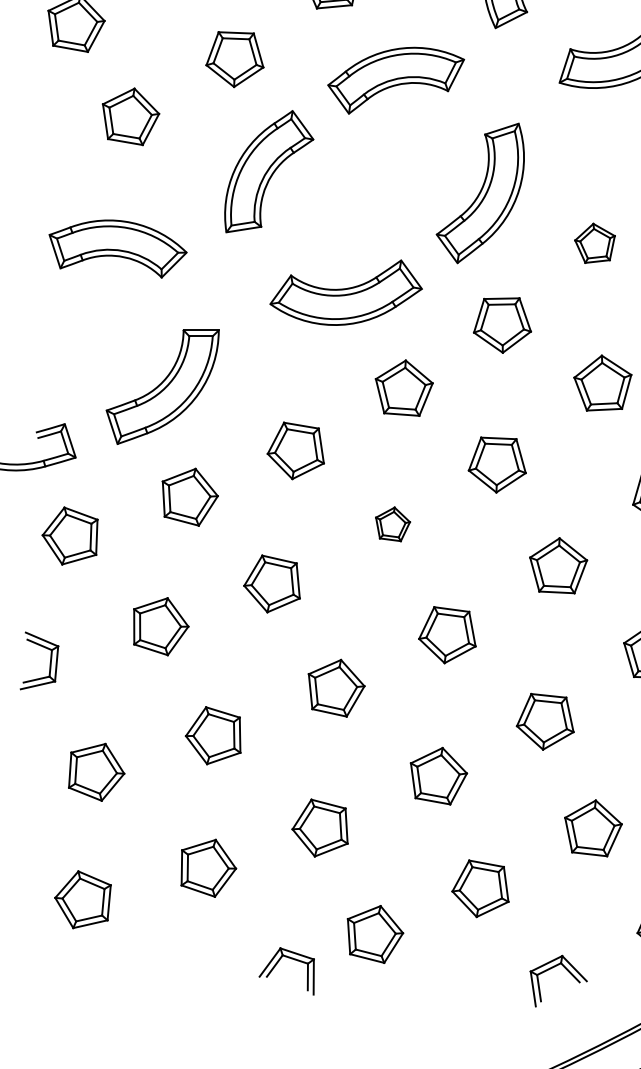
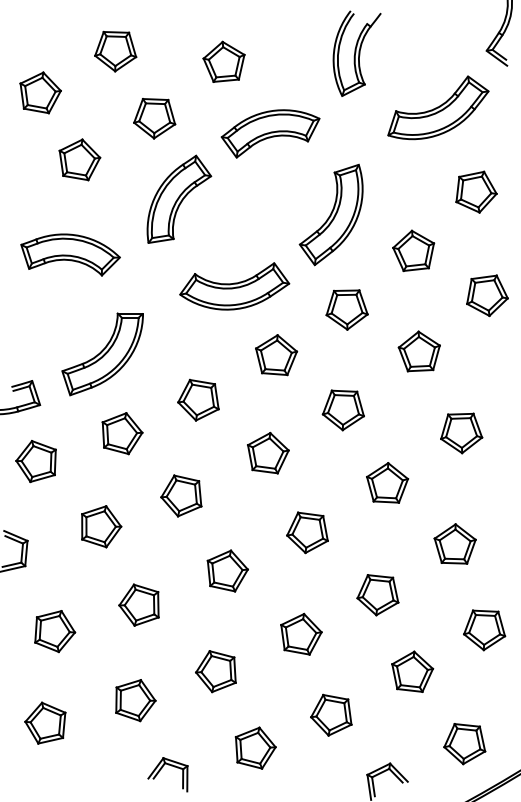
part: (594, 242) -> (413, 250), size x1.43
part: (393, 523) -> (268, 452), size x1.67
part: (276, 966) -> (160, 771), moved

